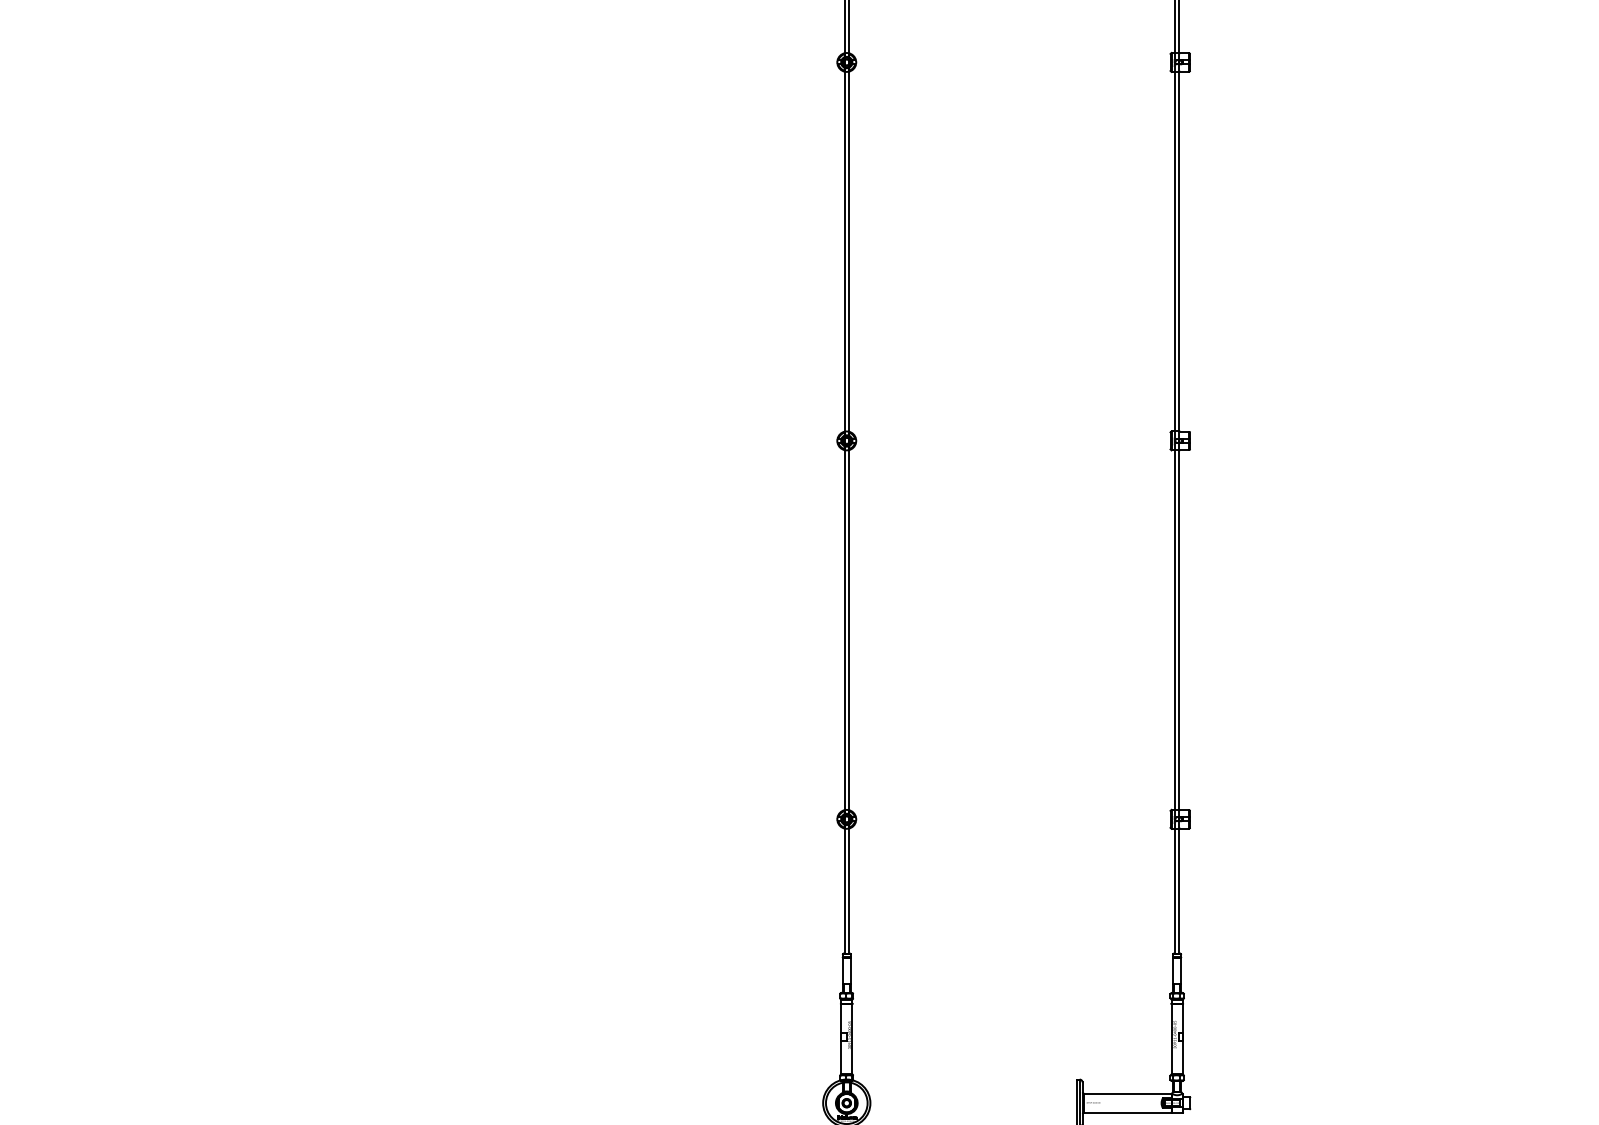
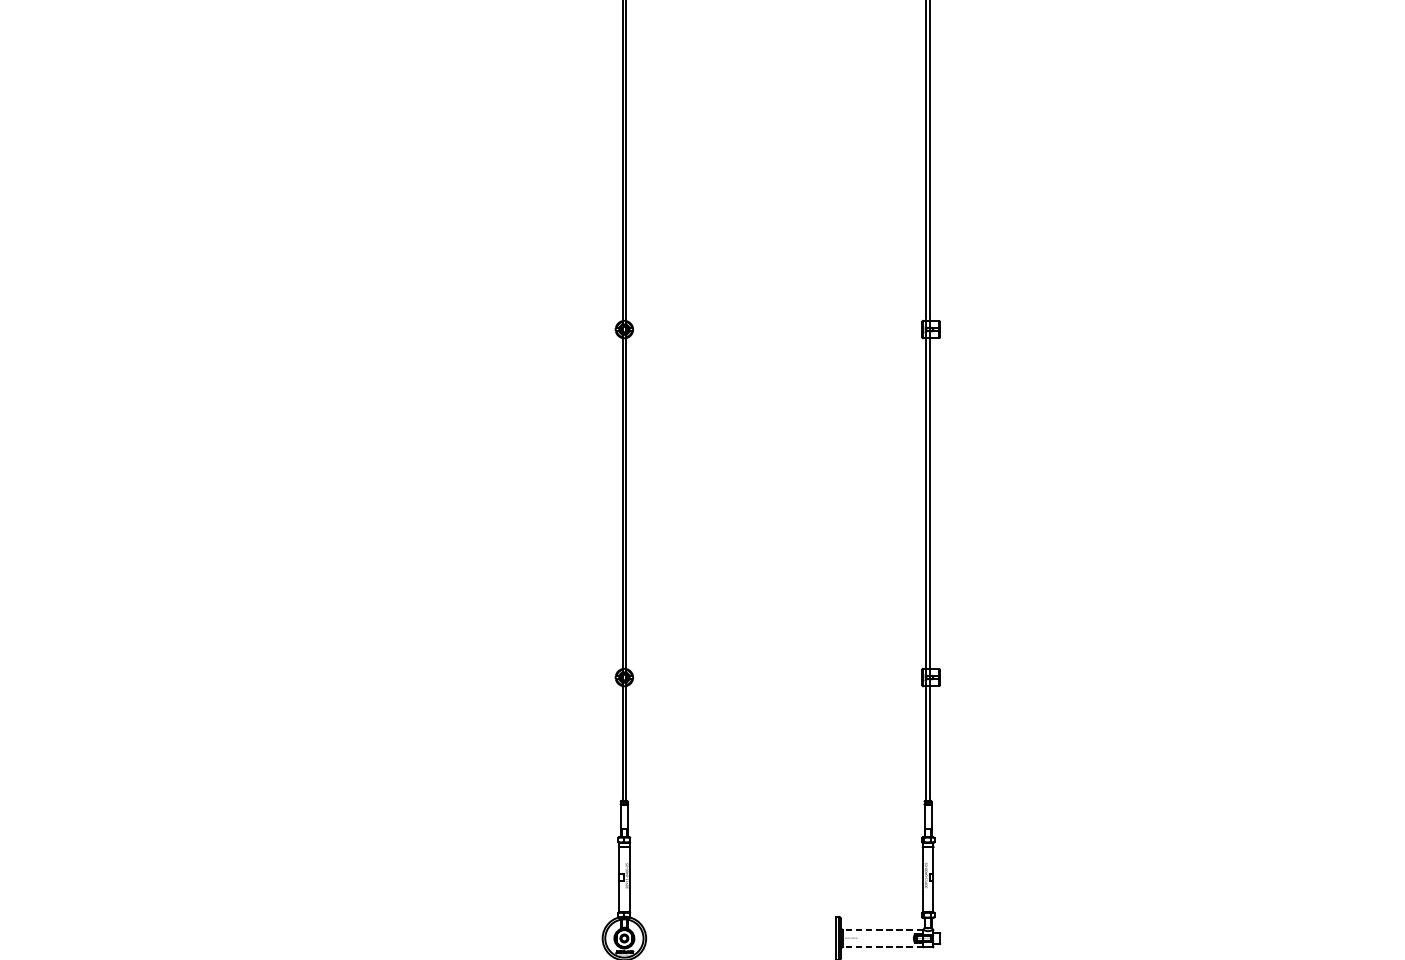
line: (1127, 1093) -> (882, 929), solid -> dashed
line: (1127, 1112) -> (882, 947), solid -> dashed

